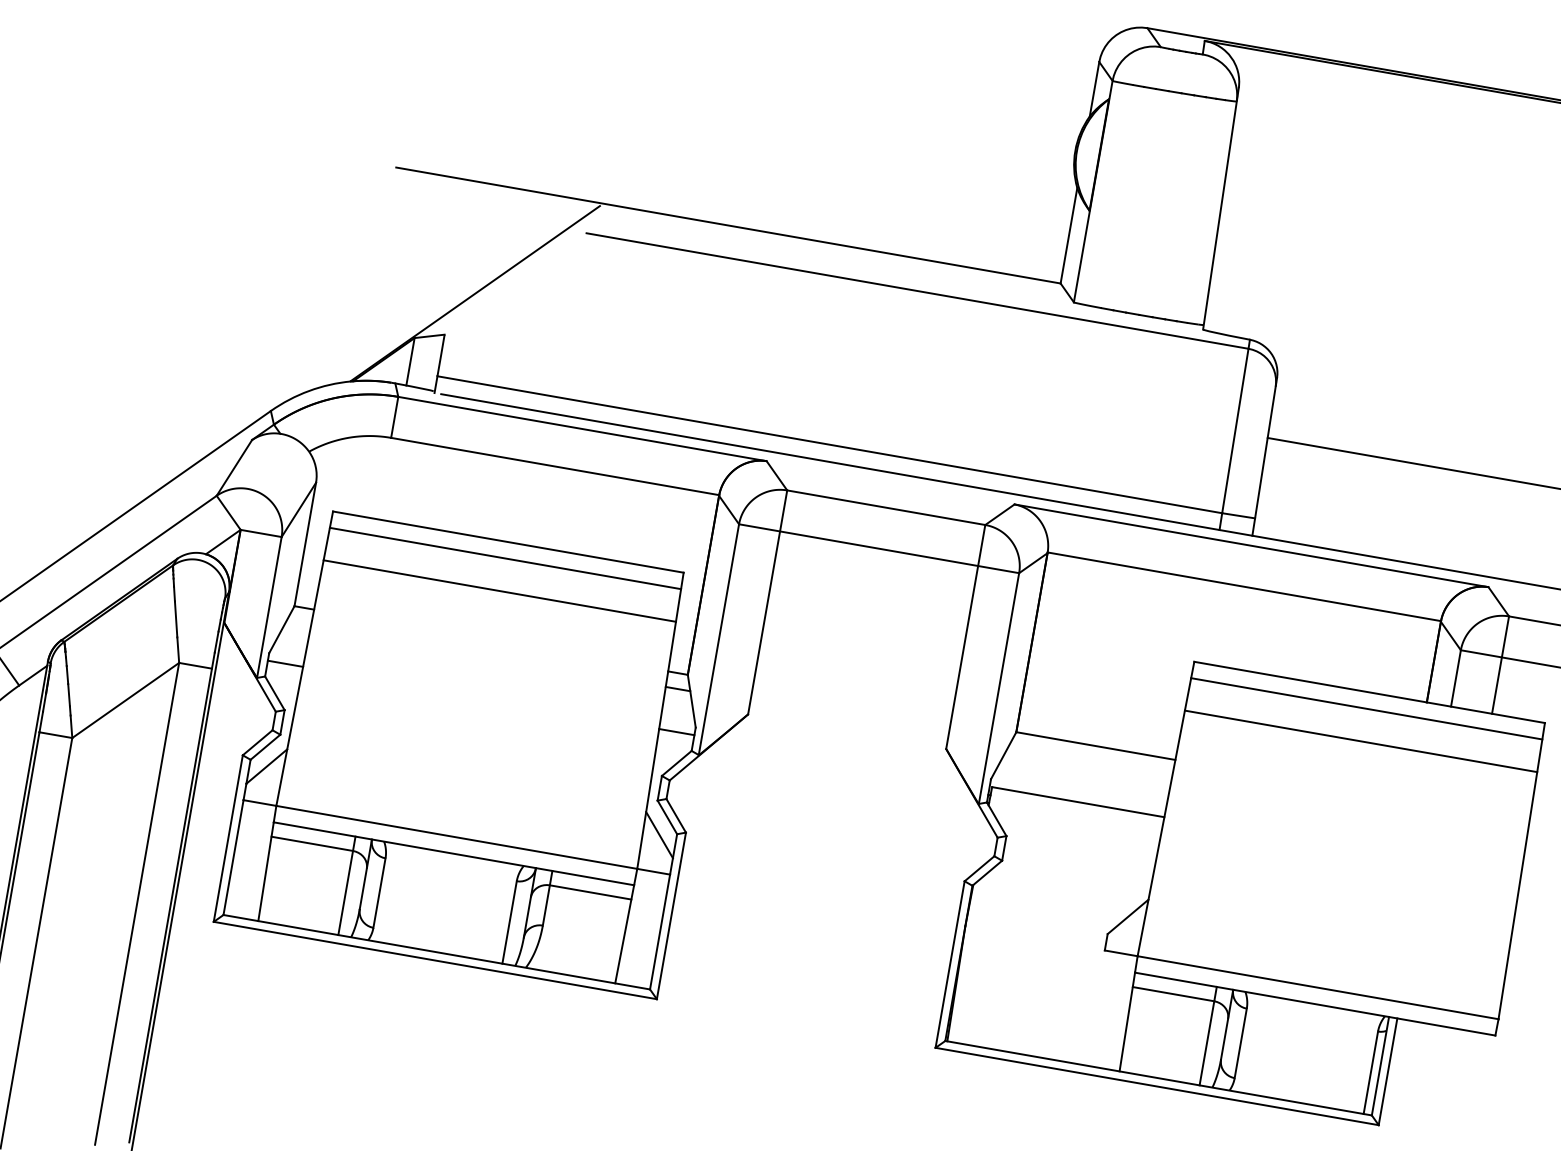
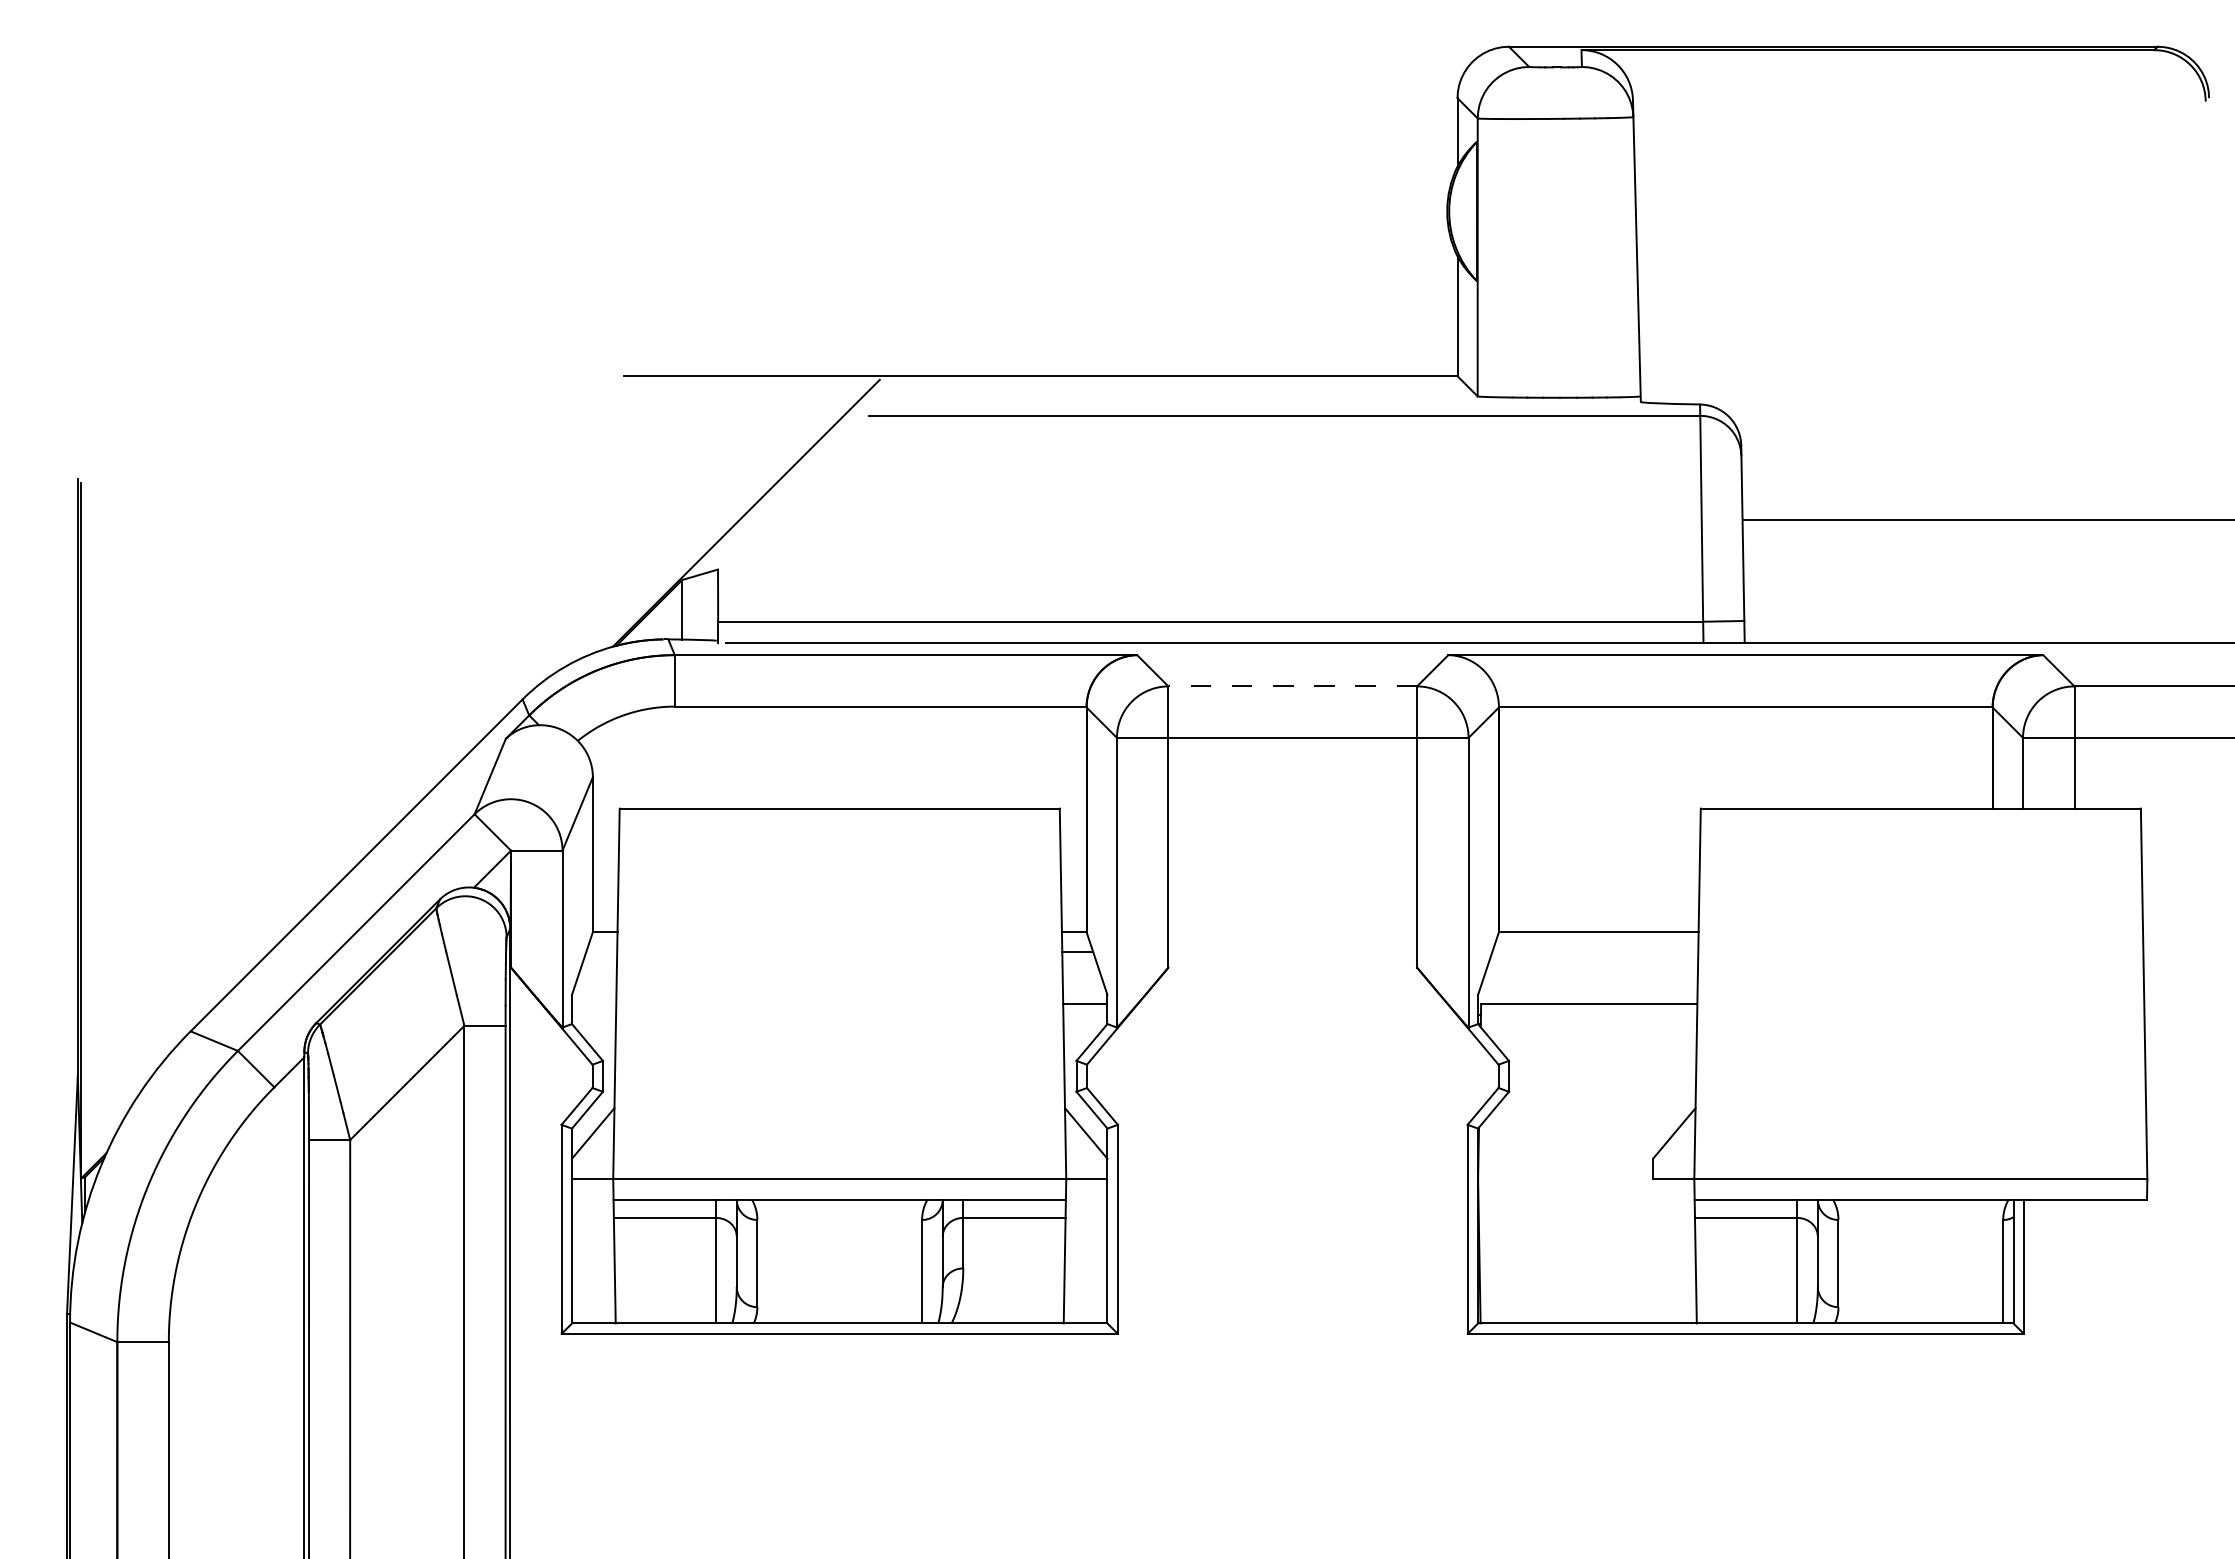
line: (886, 507) -> (1292, 686), solid -> dashed
line: (505, 558) -> (839, 829), removed
line: (499, 591) -> (839, 870), removed
line: (285, 664) -> (594, 1004), removed
line: (1366, 708) -> (1920, 829), removed
line: (1360, 741) -> (1920, 870), removed

